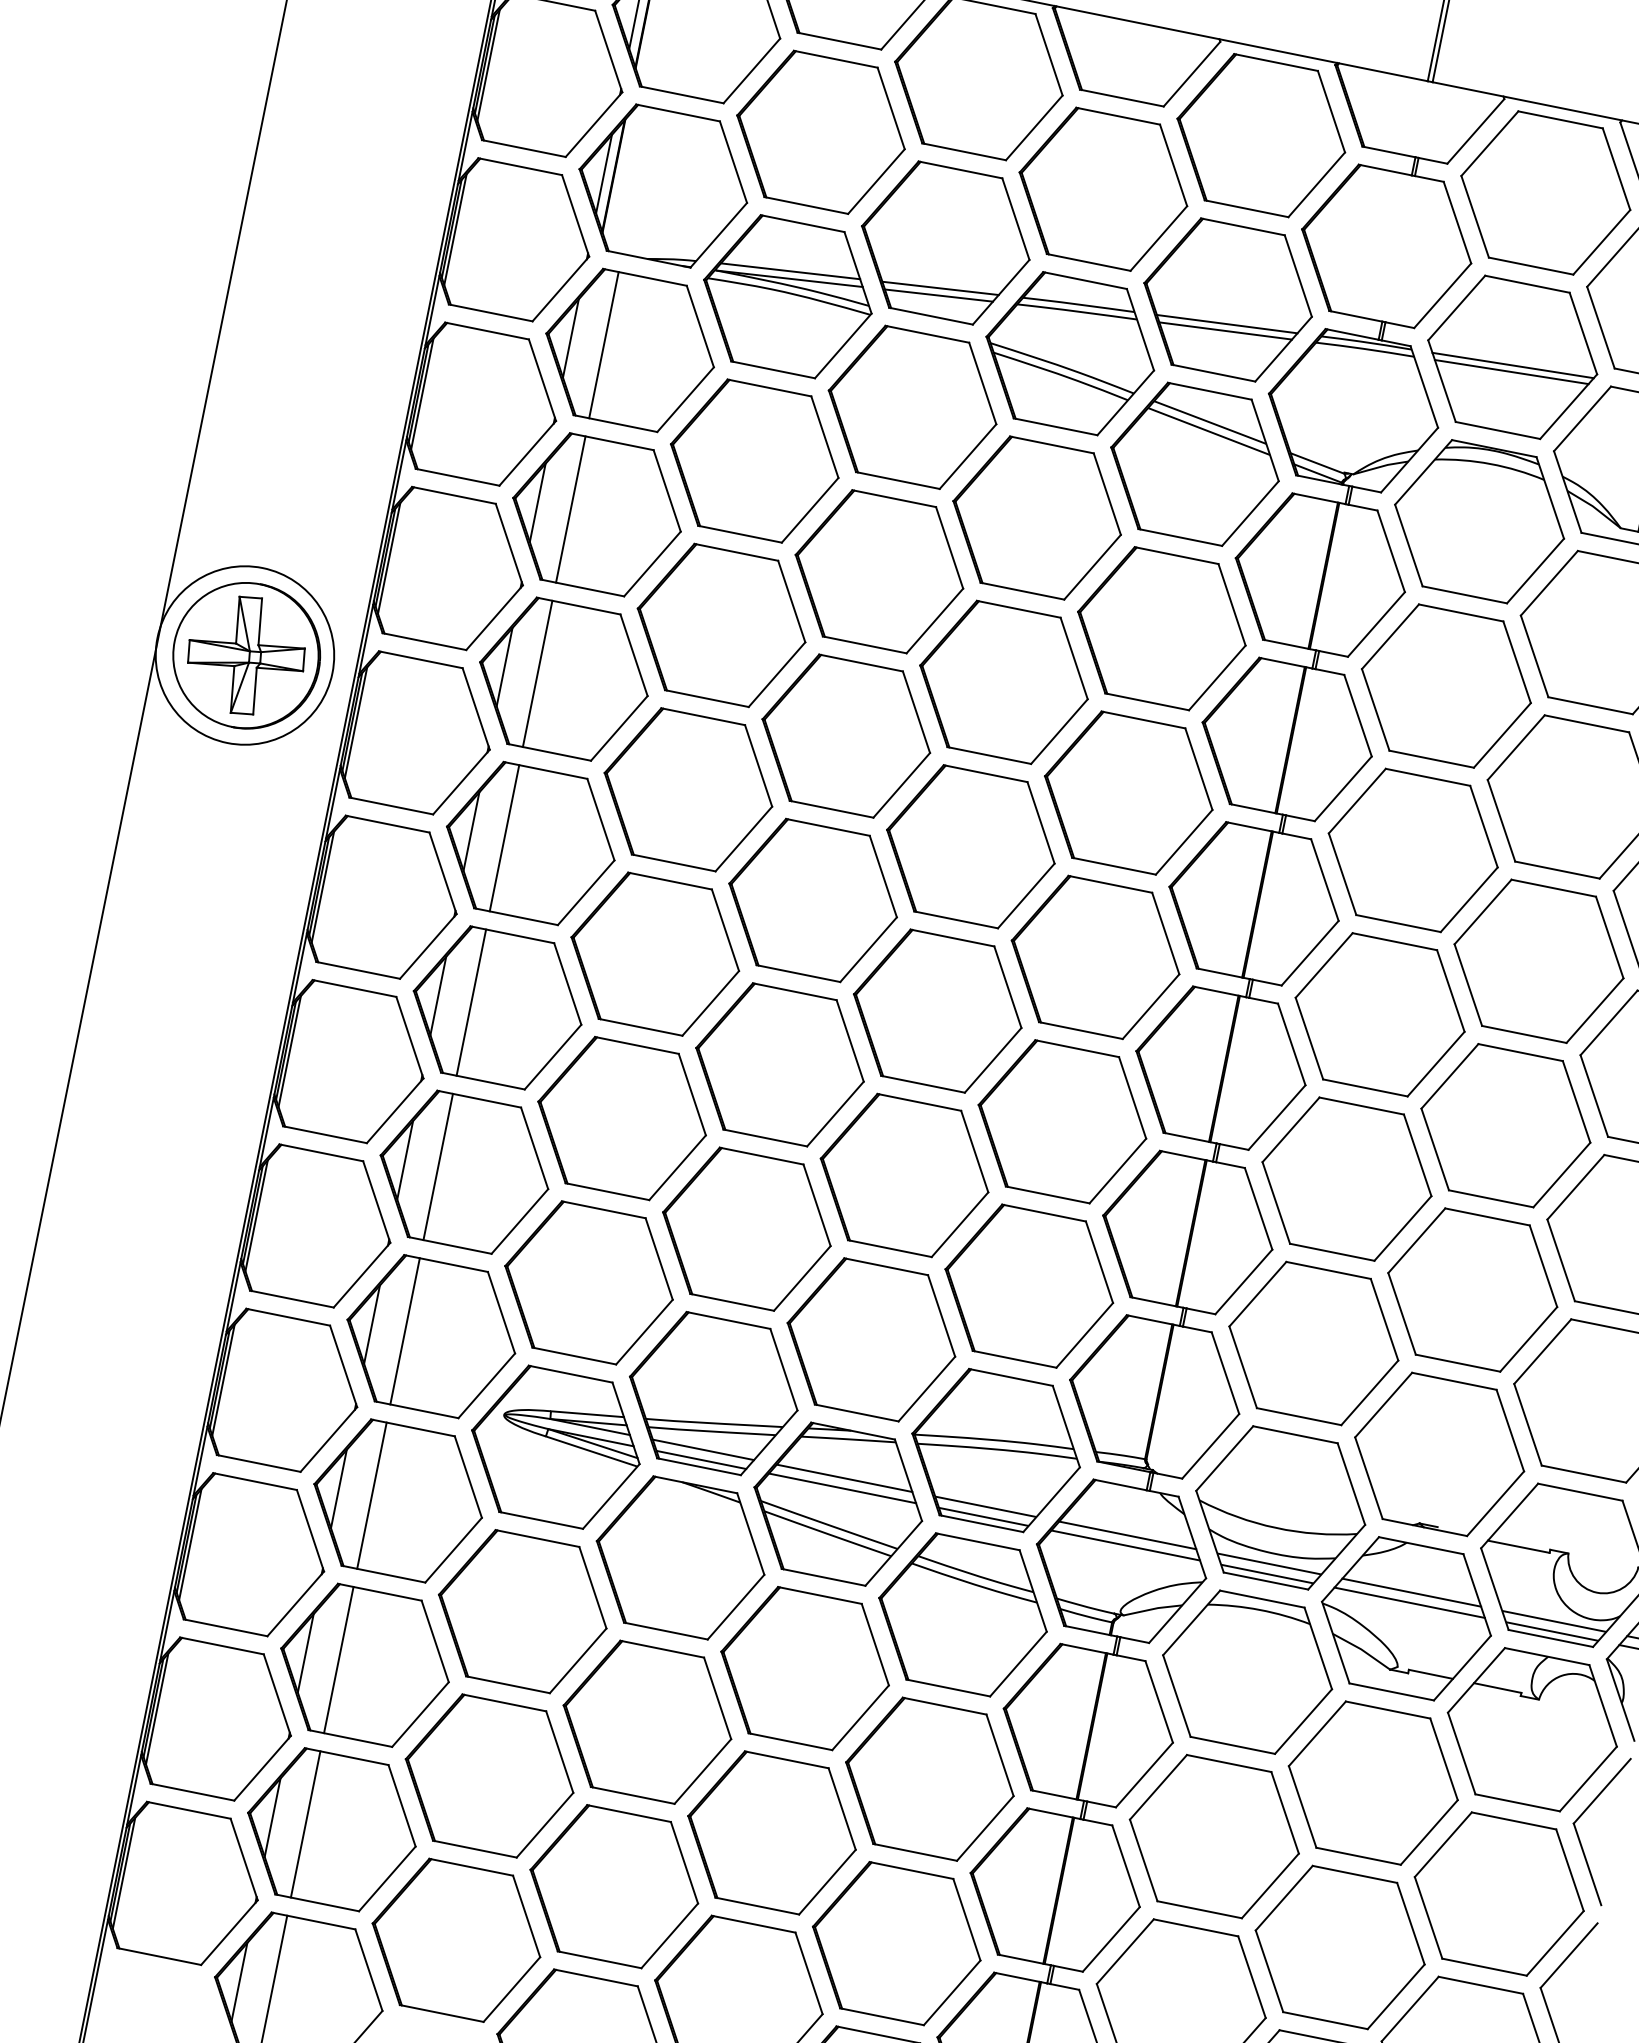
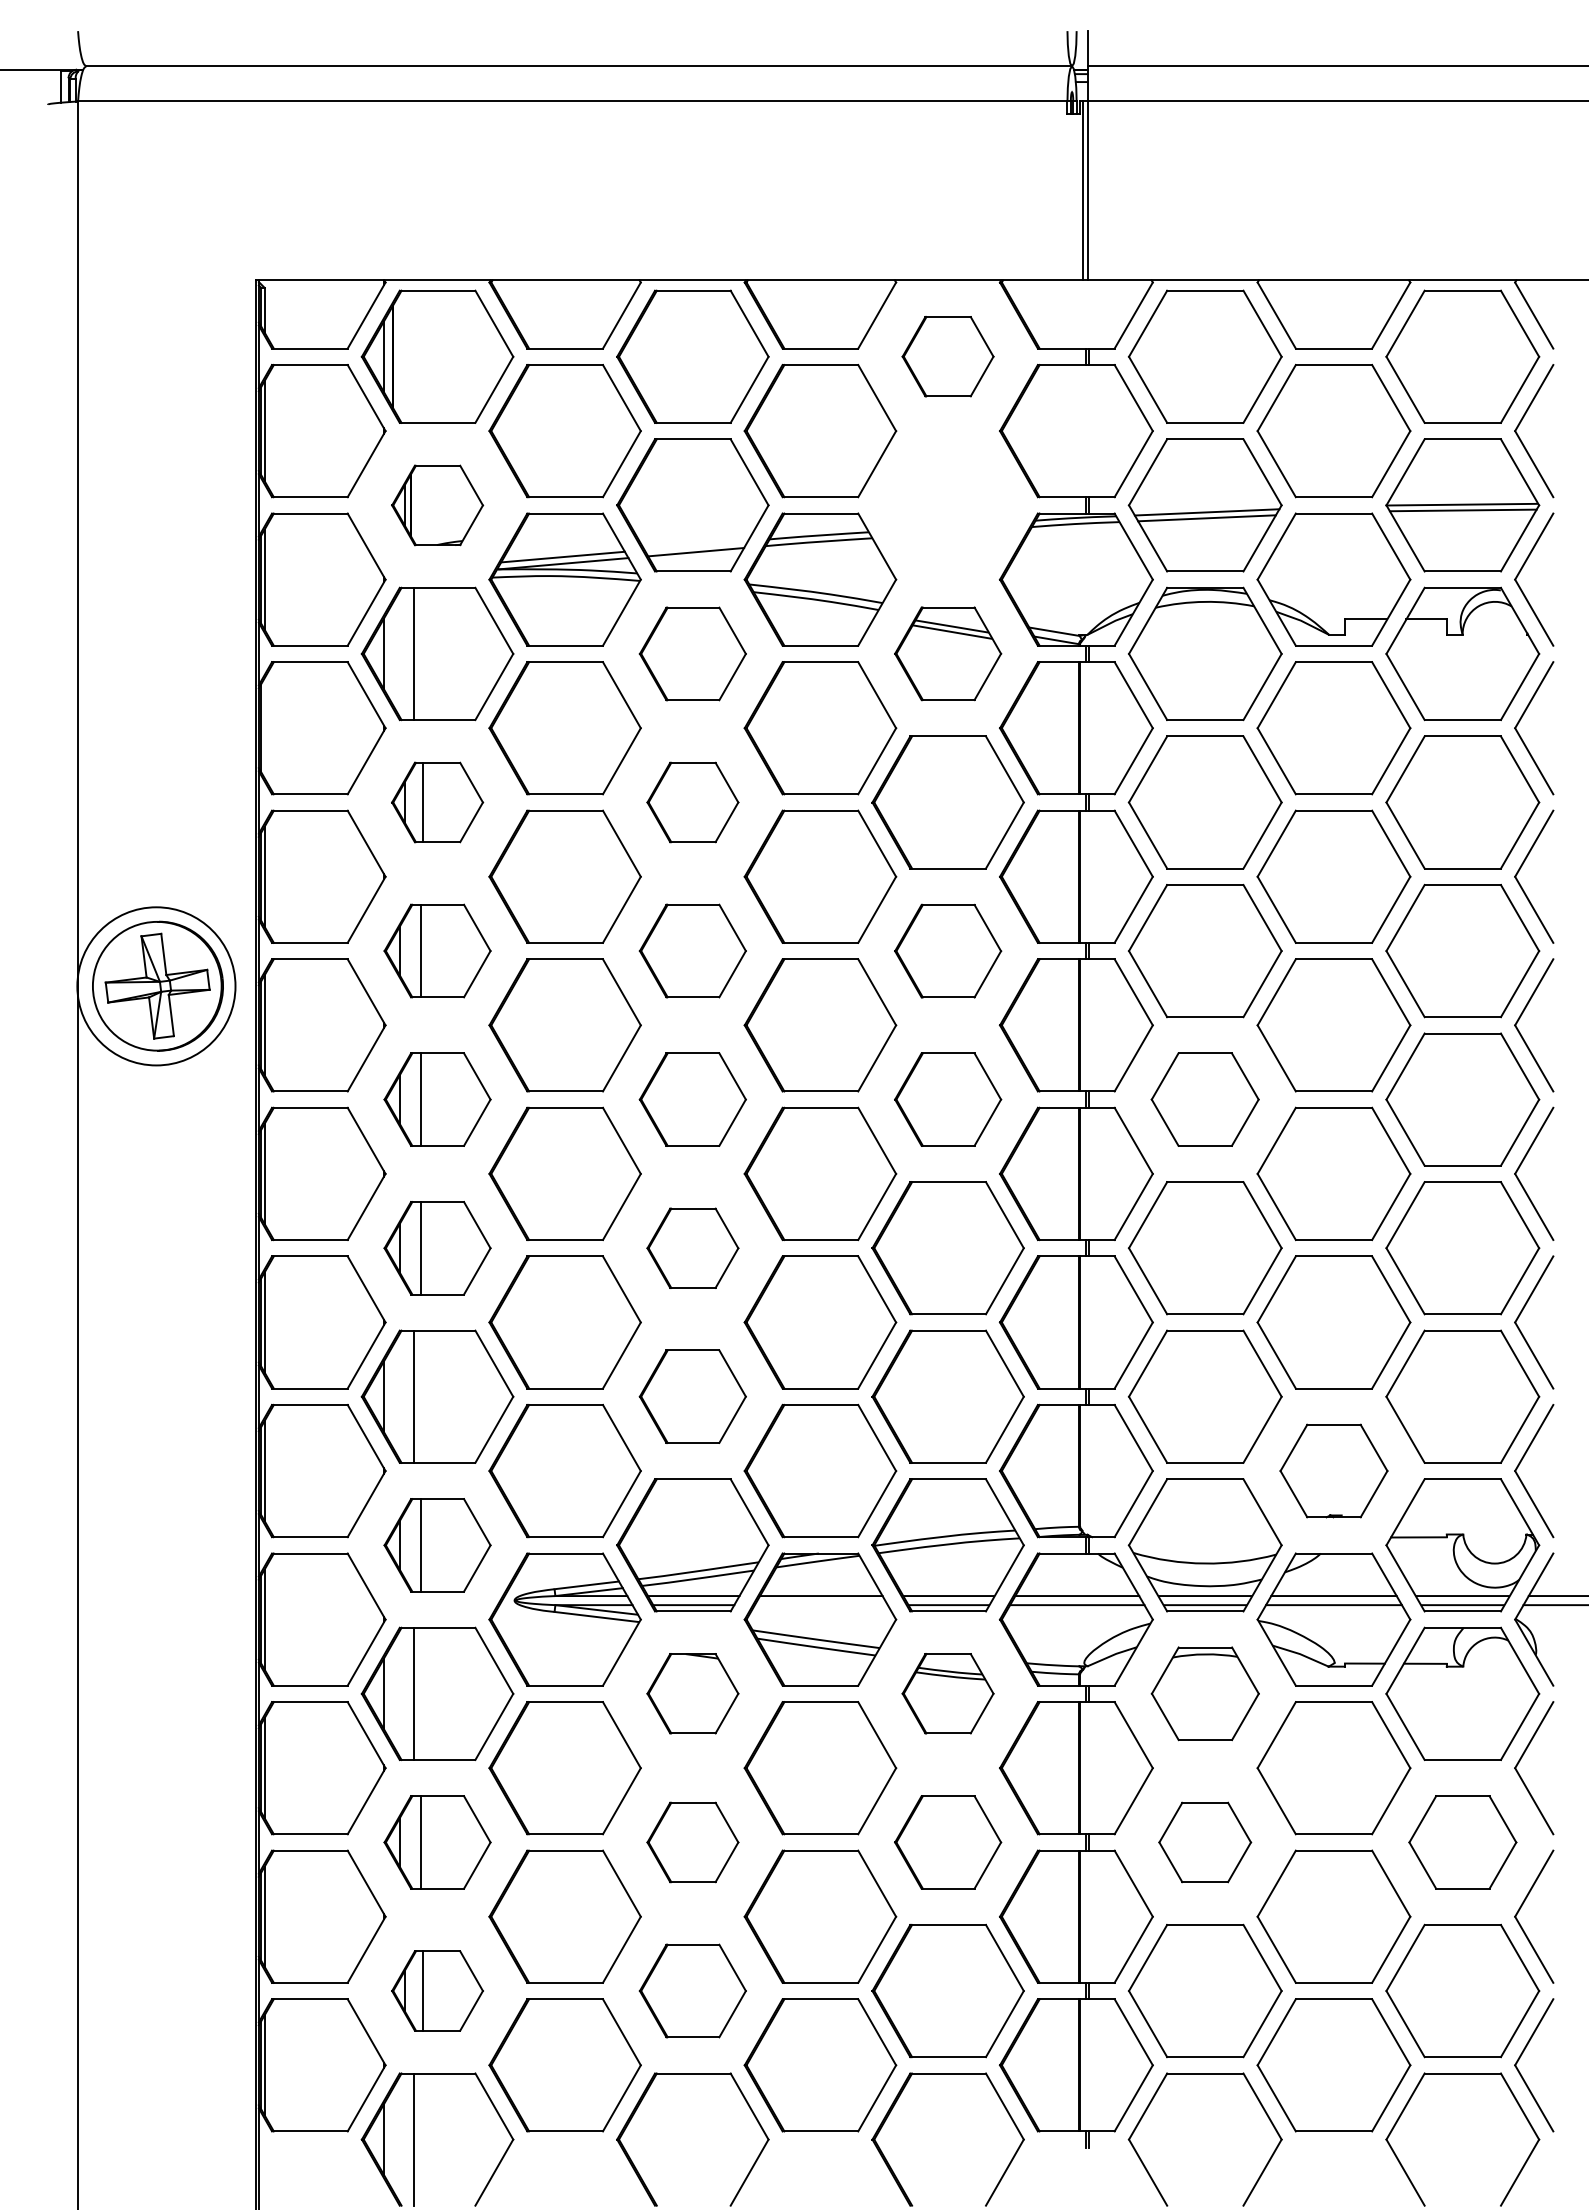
part: (1260, 135) -> (947, 356), size x0.6
part: (663, 186) -> (437, 505), size x0.6
line: (940, 288) -> (696, 545), removed
part: (1227, 299) -> (947, 505), removed
line: (422, 394) -> (264, 728), removed
part: (912, 406) -> (692, 653), size x0.7
part: (1194, 463) -> (947, 653), size x0.7
part: (596, 514) -> (437, 802), size x0.6
part: (879, 571) -> (692, 802), size x0.6
part: (563, 678) -> (437, 950), size x0.7
part: (846, 735) -> (692, 950), size x0.7
part: (1127, 793) -> (947, 951), size x0.7
part: (530, 843) -> (437, 1099), size x0.7
part: (812, 900) -> (692, 1099), size x0.7
part: (1094, 957) -> (947, 1099), size x0.7
part: (497, 1008) -> (437, 1248), size x0.7
part: (1379, 1014) -> (1204, 1099), size x0.7
part: (779, 1065) -> (692, 1248), size x0.6
part: (746, 1228) -> (692, 1396), size x0.7
part: (431, 1336) -> (437, 1545), size x0.7
part: (1439, 1453) -> (1333, 1470), size x0.7
line: (841, 1488) -> (820, 1605), removed
part: (680, 1557) -> (692, 1693), size x0.6
part: (962, 1614) -> (947, 1693), size x0.6
part: (364, 1665) -> (437, 1842), size x0.7
part: (1247, 1671) -> (1205, 1693), size x0.7
part: (647, 1722) -> (692, 1842), size x0.6
part: (929, 1779) -> (947, 1842), size x0.7
part: (331, 1829) -> (437, 1990), size x0.6
part: (1213, 1836) -> (1204, 1842), size x0.6
part: (614, 1886) -> (692, 1990), size x0.7
part: (1498, 1894) -> (1462, 1842), size x0.7

